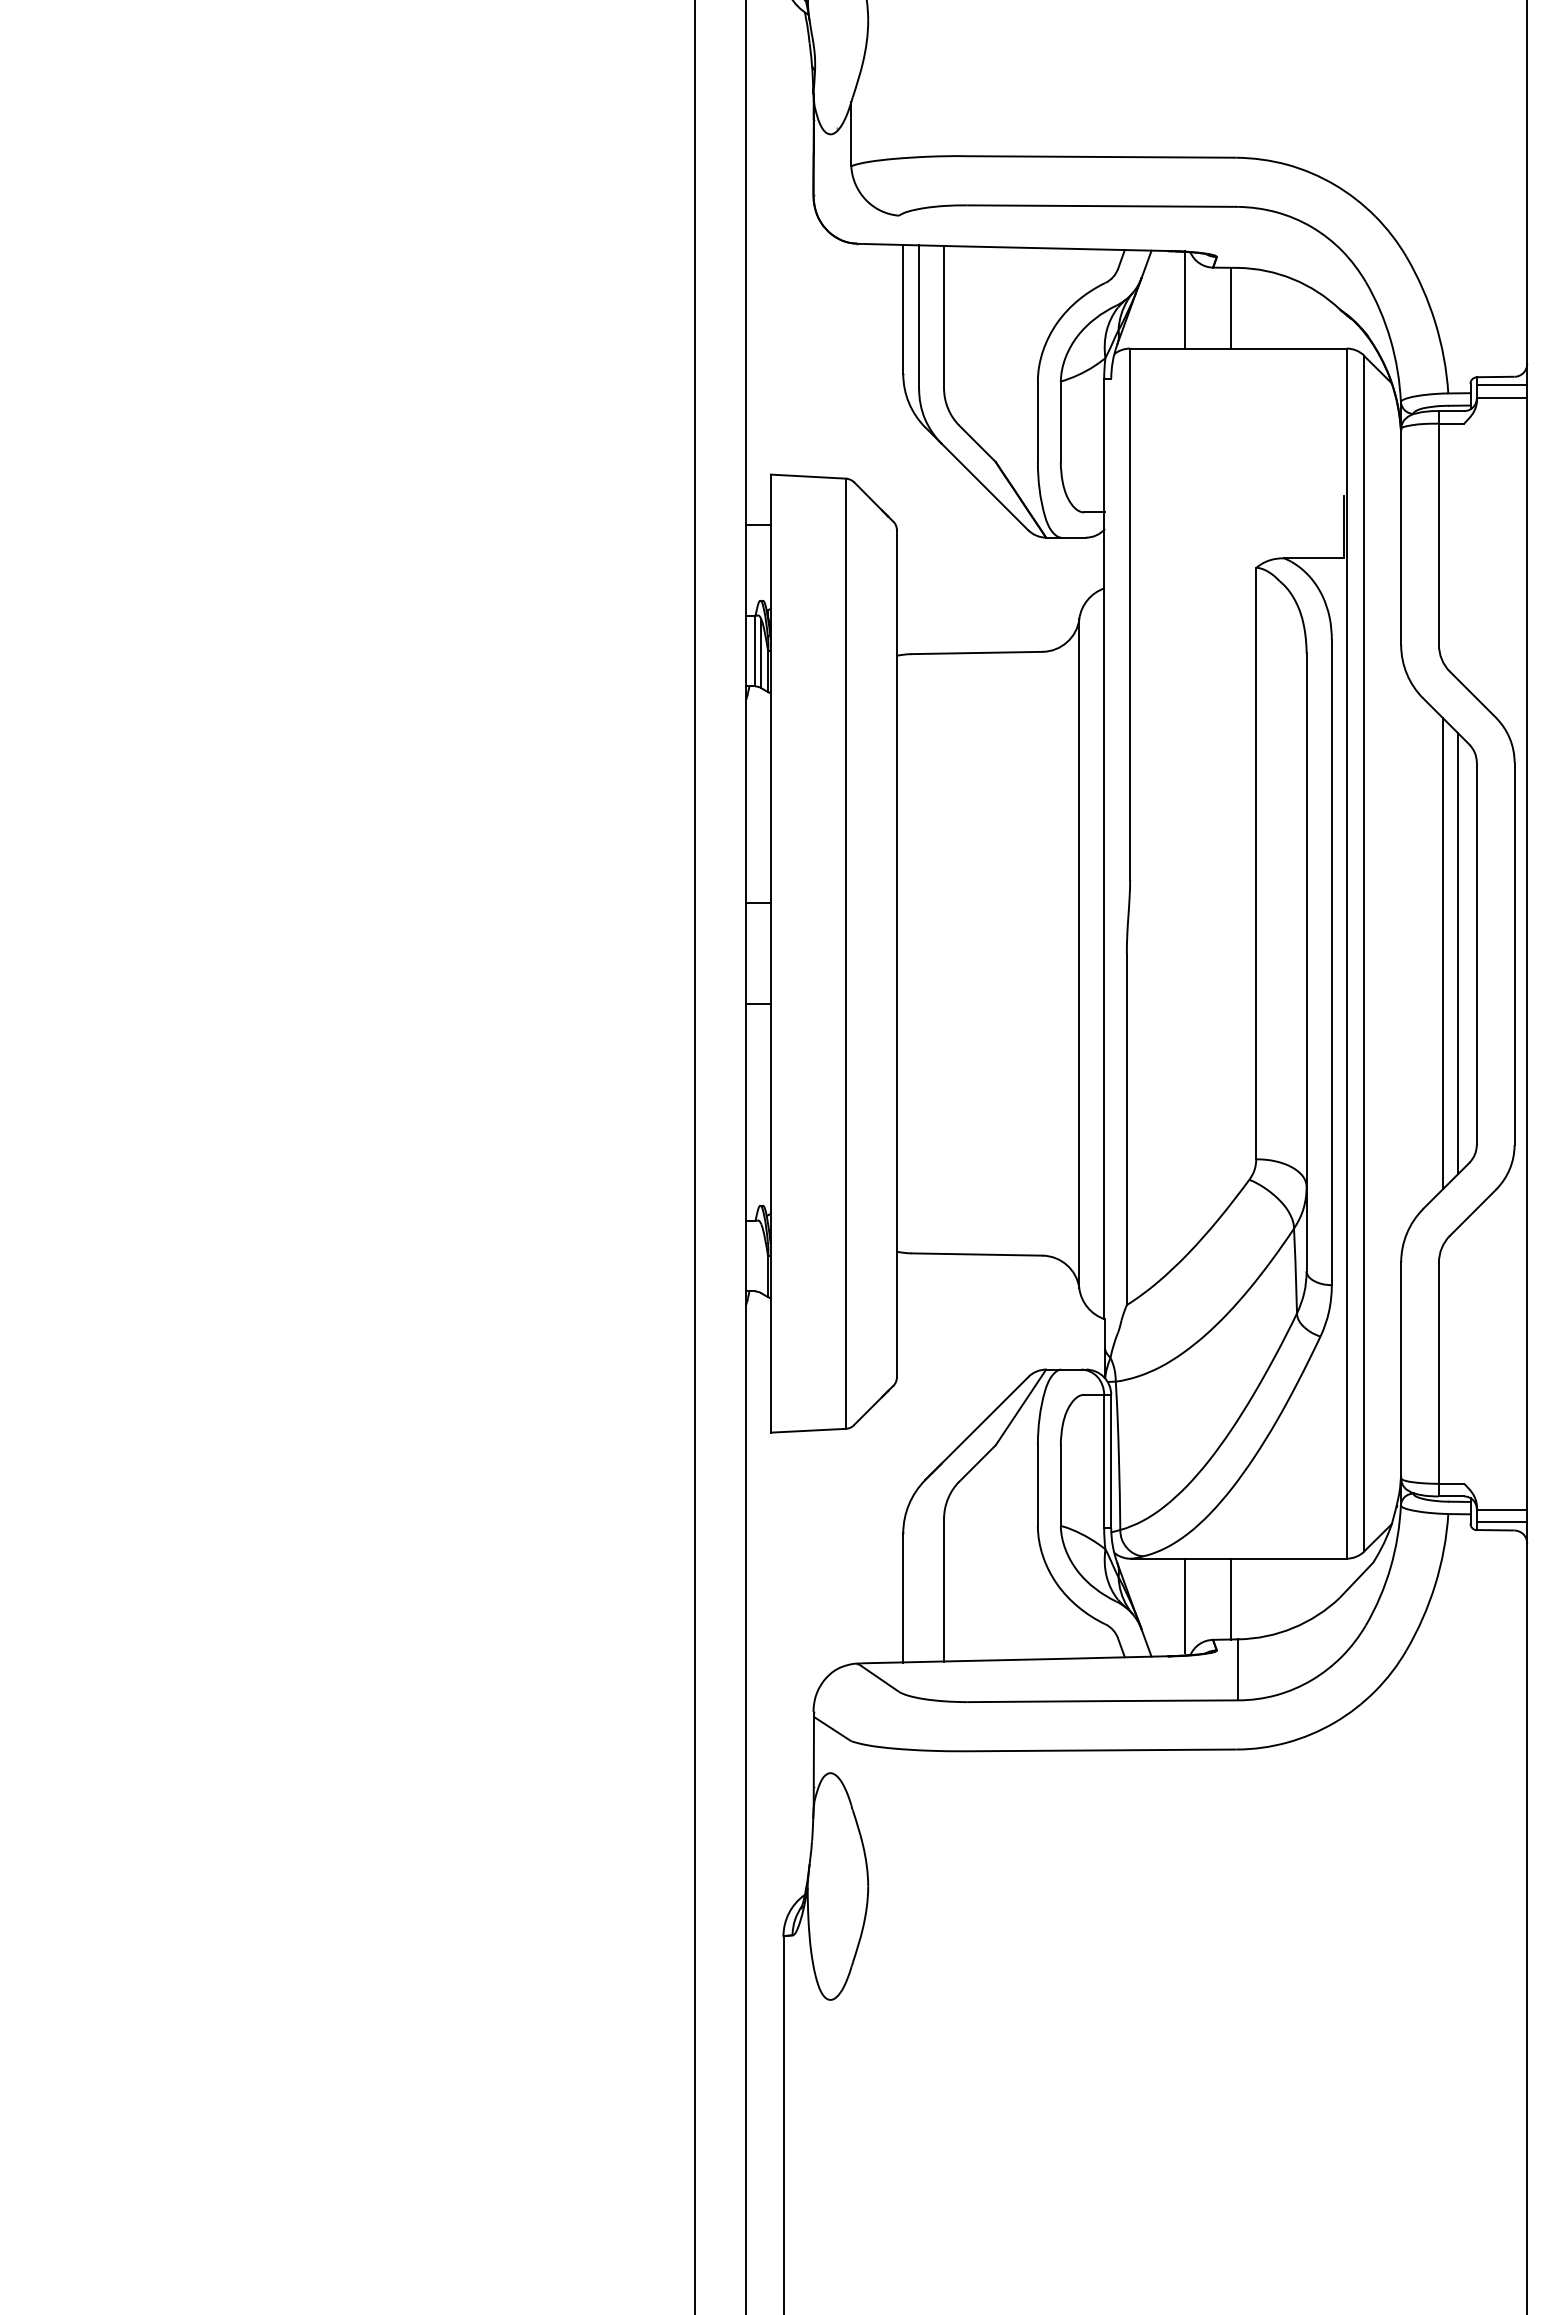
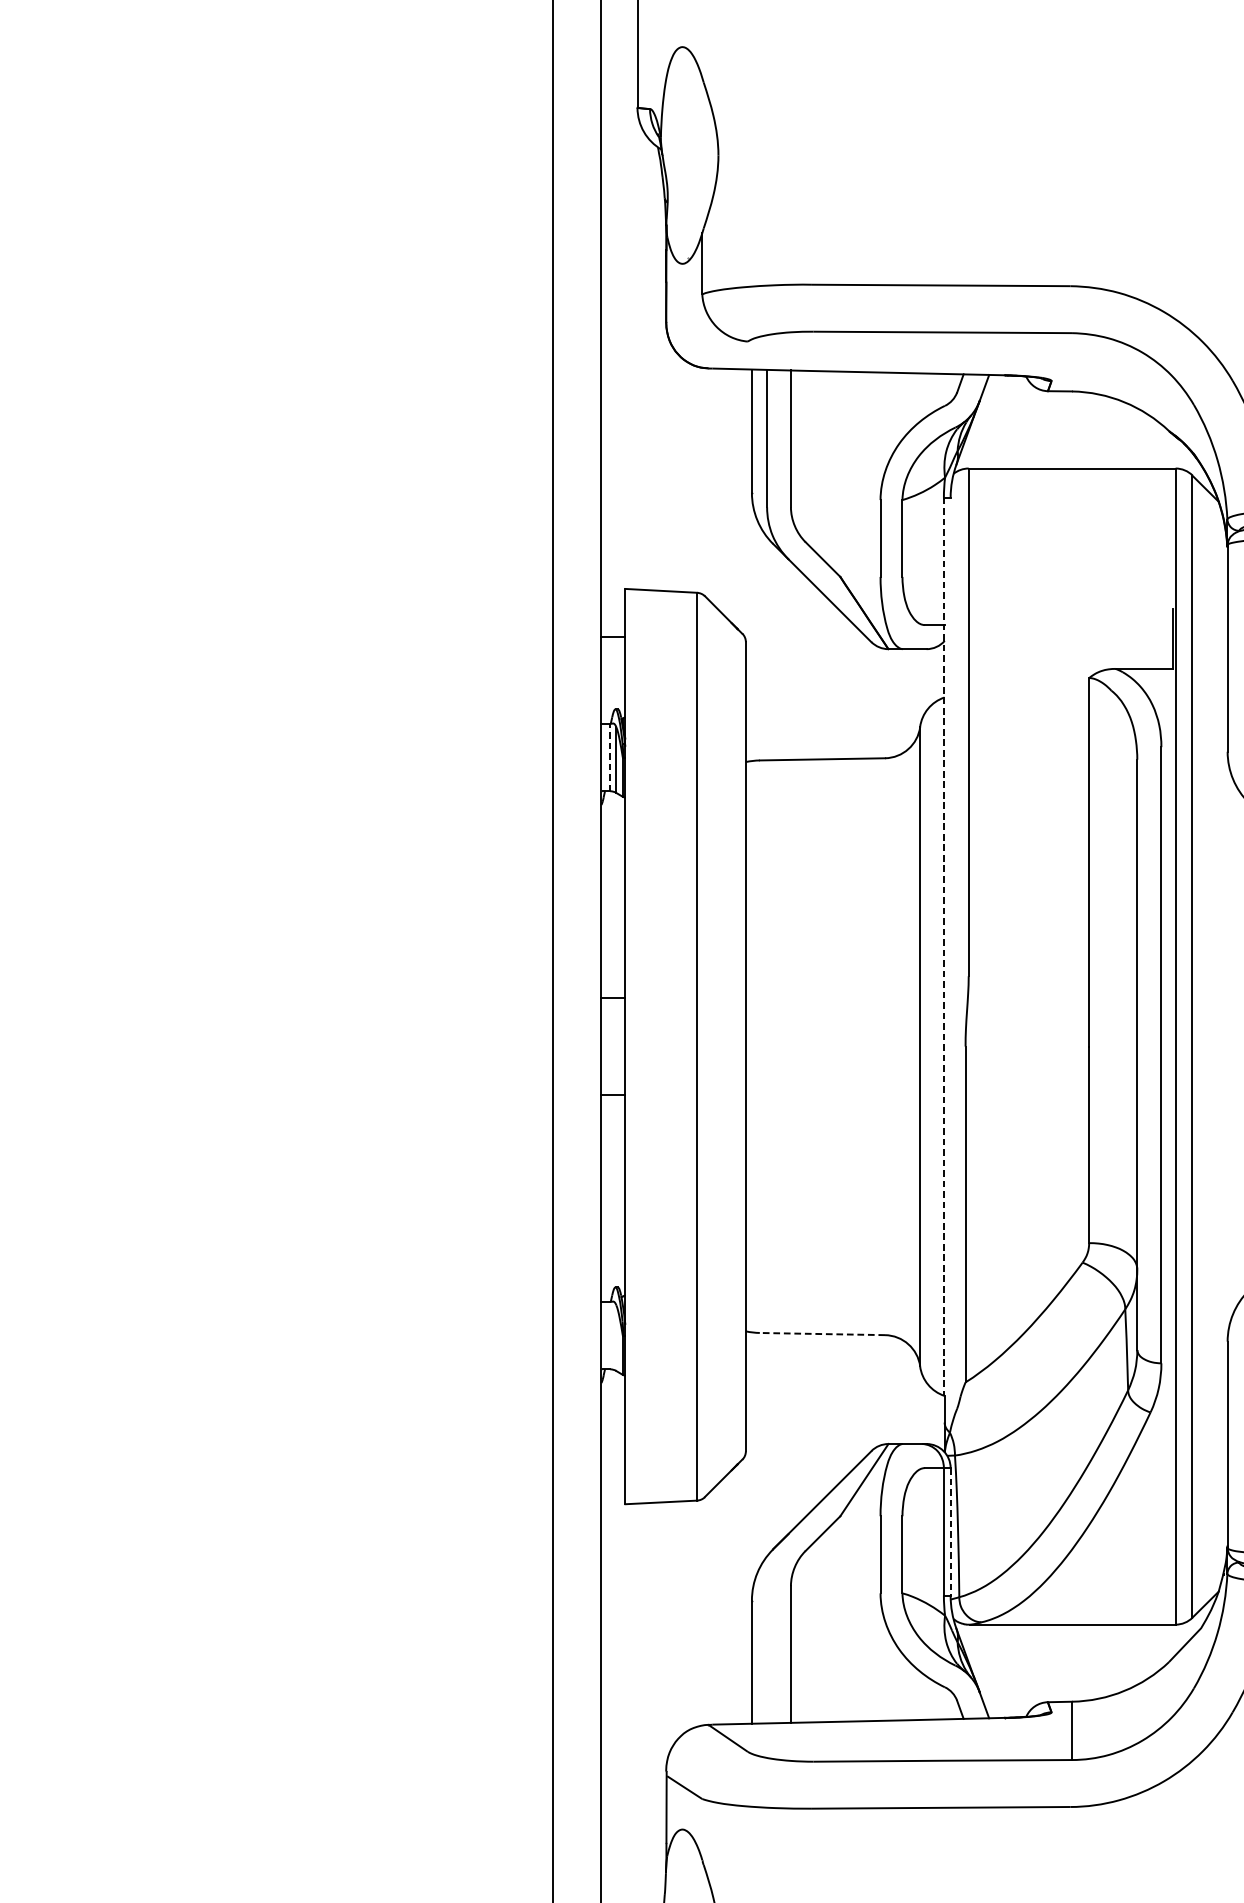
line: (1185, 299) -> (1021, 421), removed
line: (1230, 307) -> (1064, 429), removed
line: (755, 650) -> (610, 756), solid -> dashed
line: (1104, 849) -> (944, 947), solid -> dashed
line: (977, 1254) -> (822, 1334), solid -> dashed
line: (1111, 1461) -> (950, 1531), solid -> dashed
line: (1230, 1598) -> (1064, 1662), removed
line: (1185, 1605) -> (1021, 1669), removed

